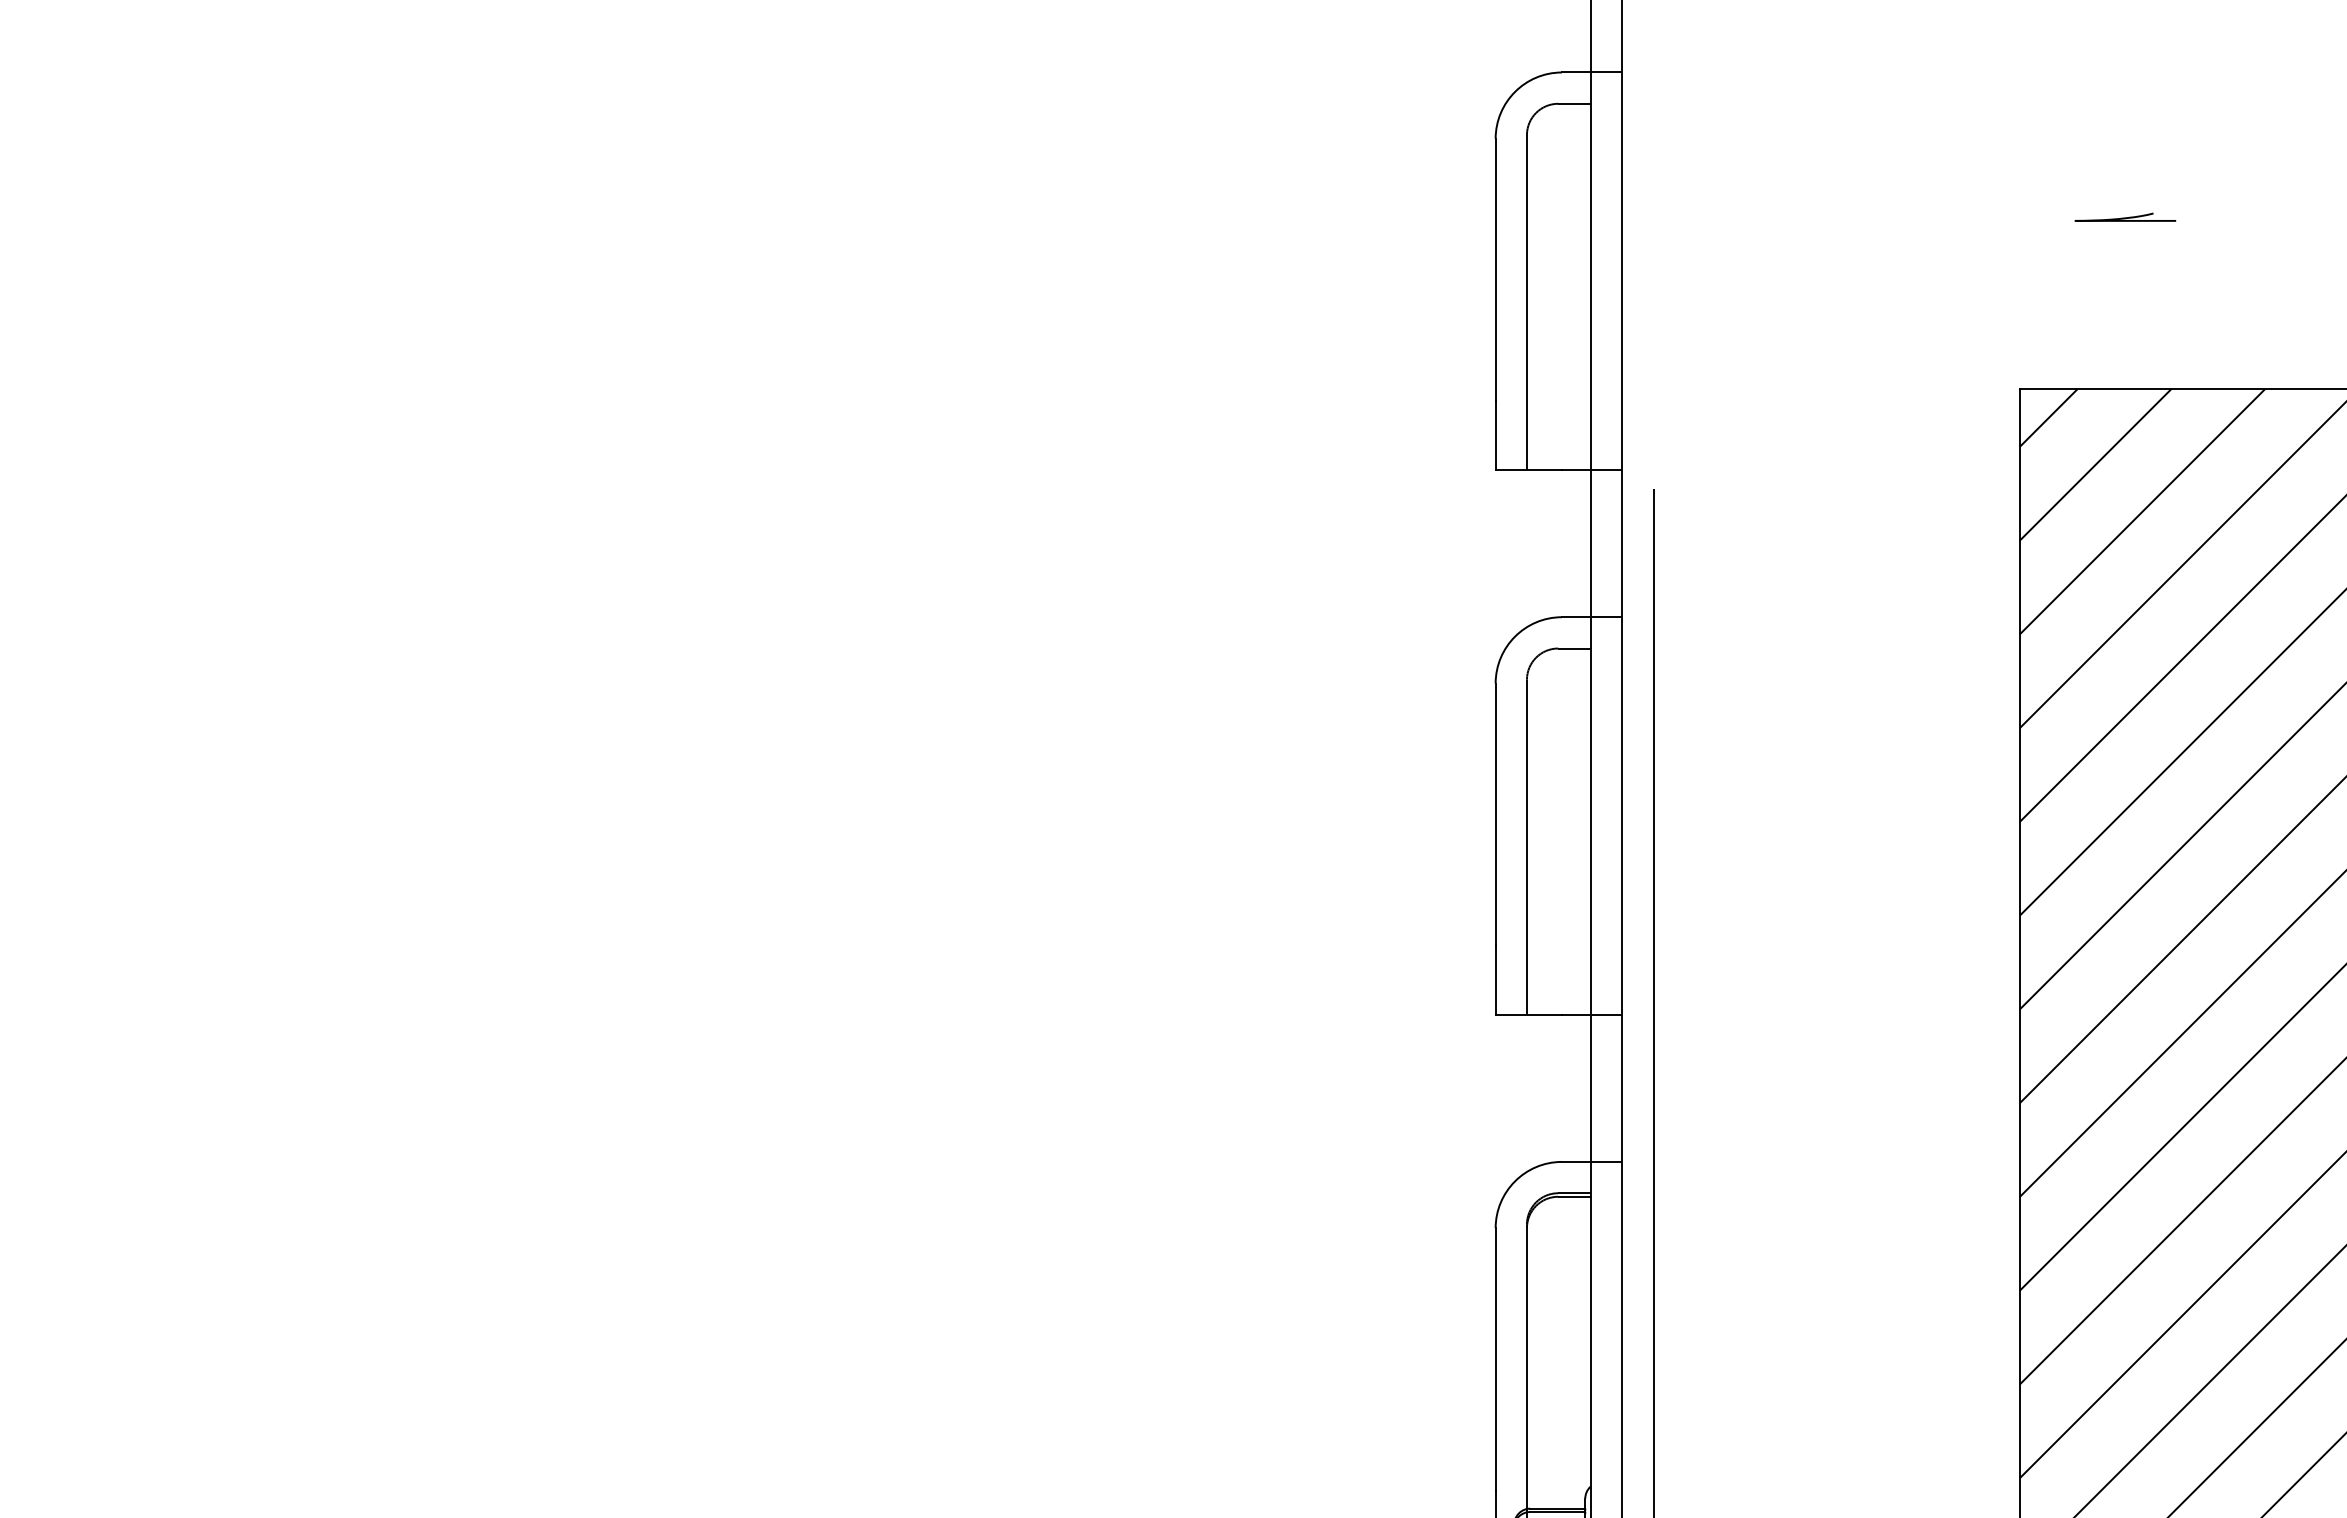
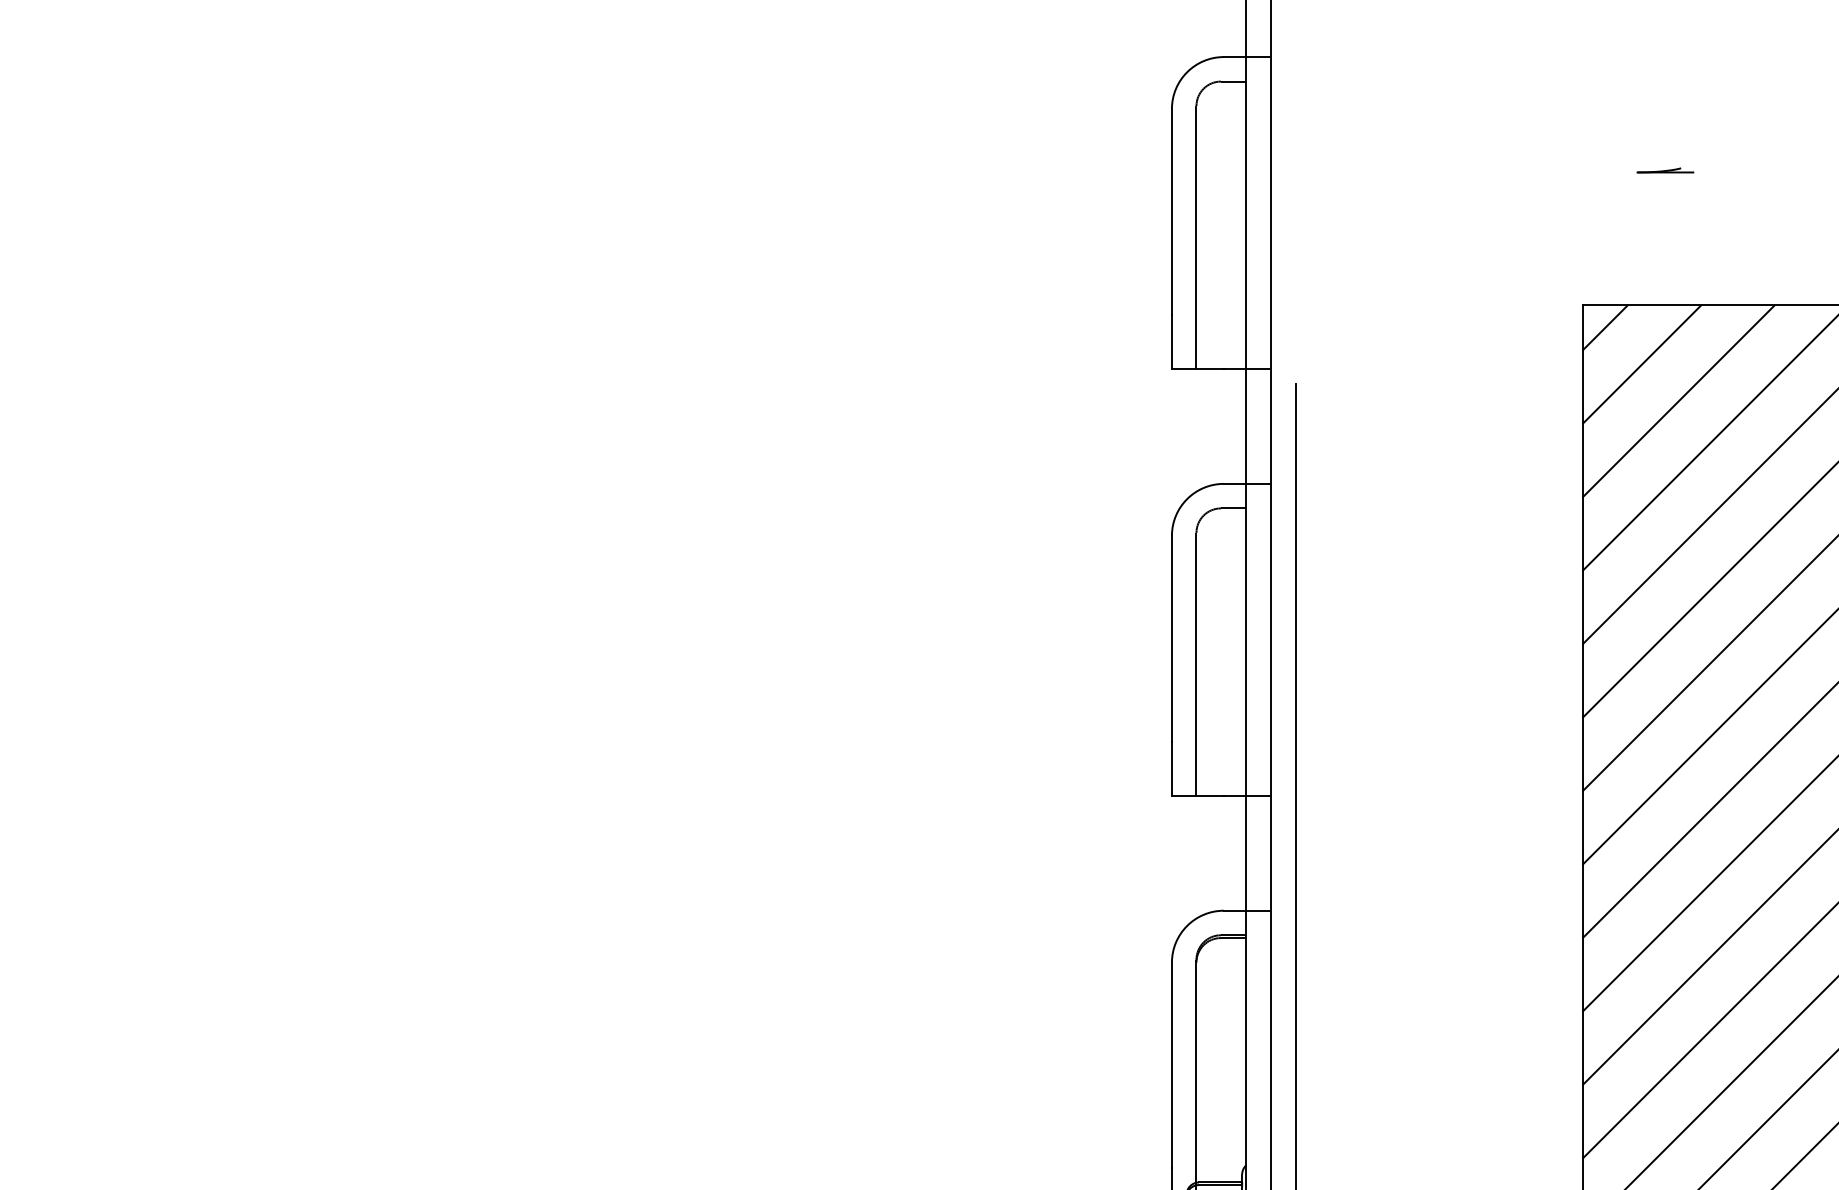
part: (2125, 216) -> (1665, 169), size x0.71

